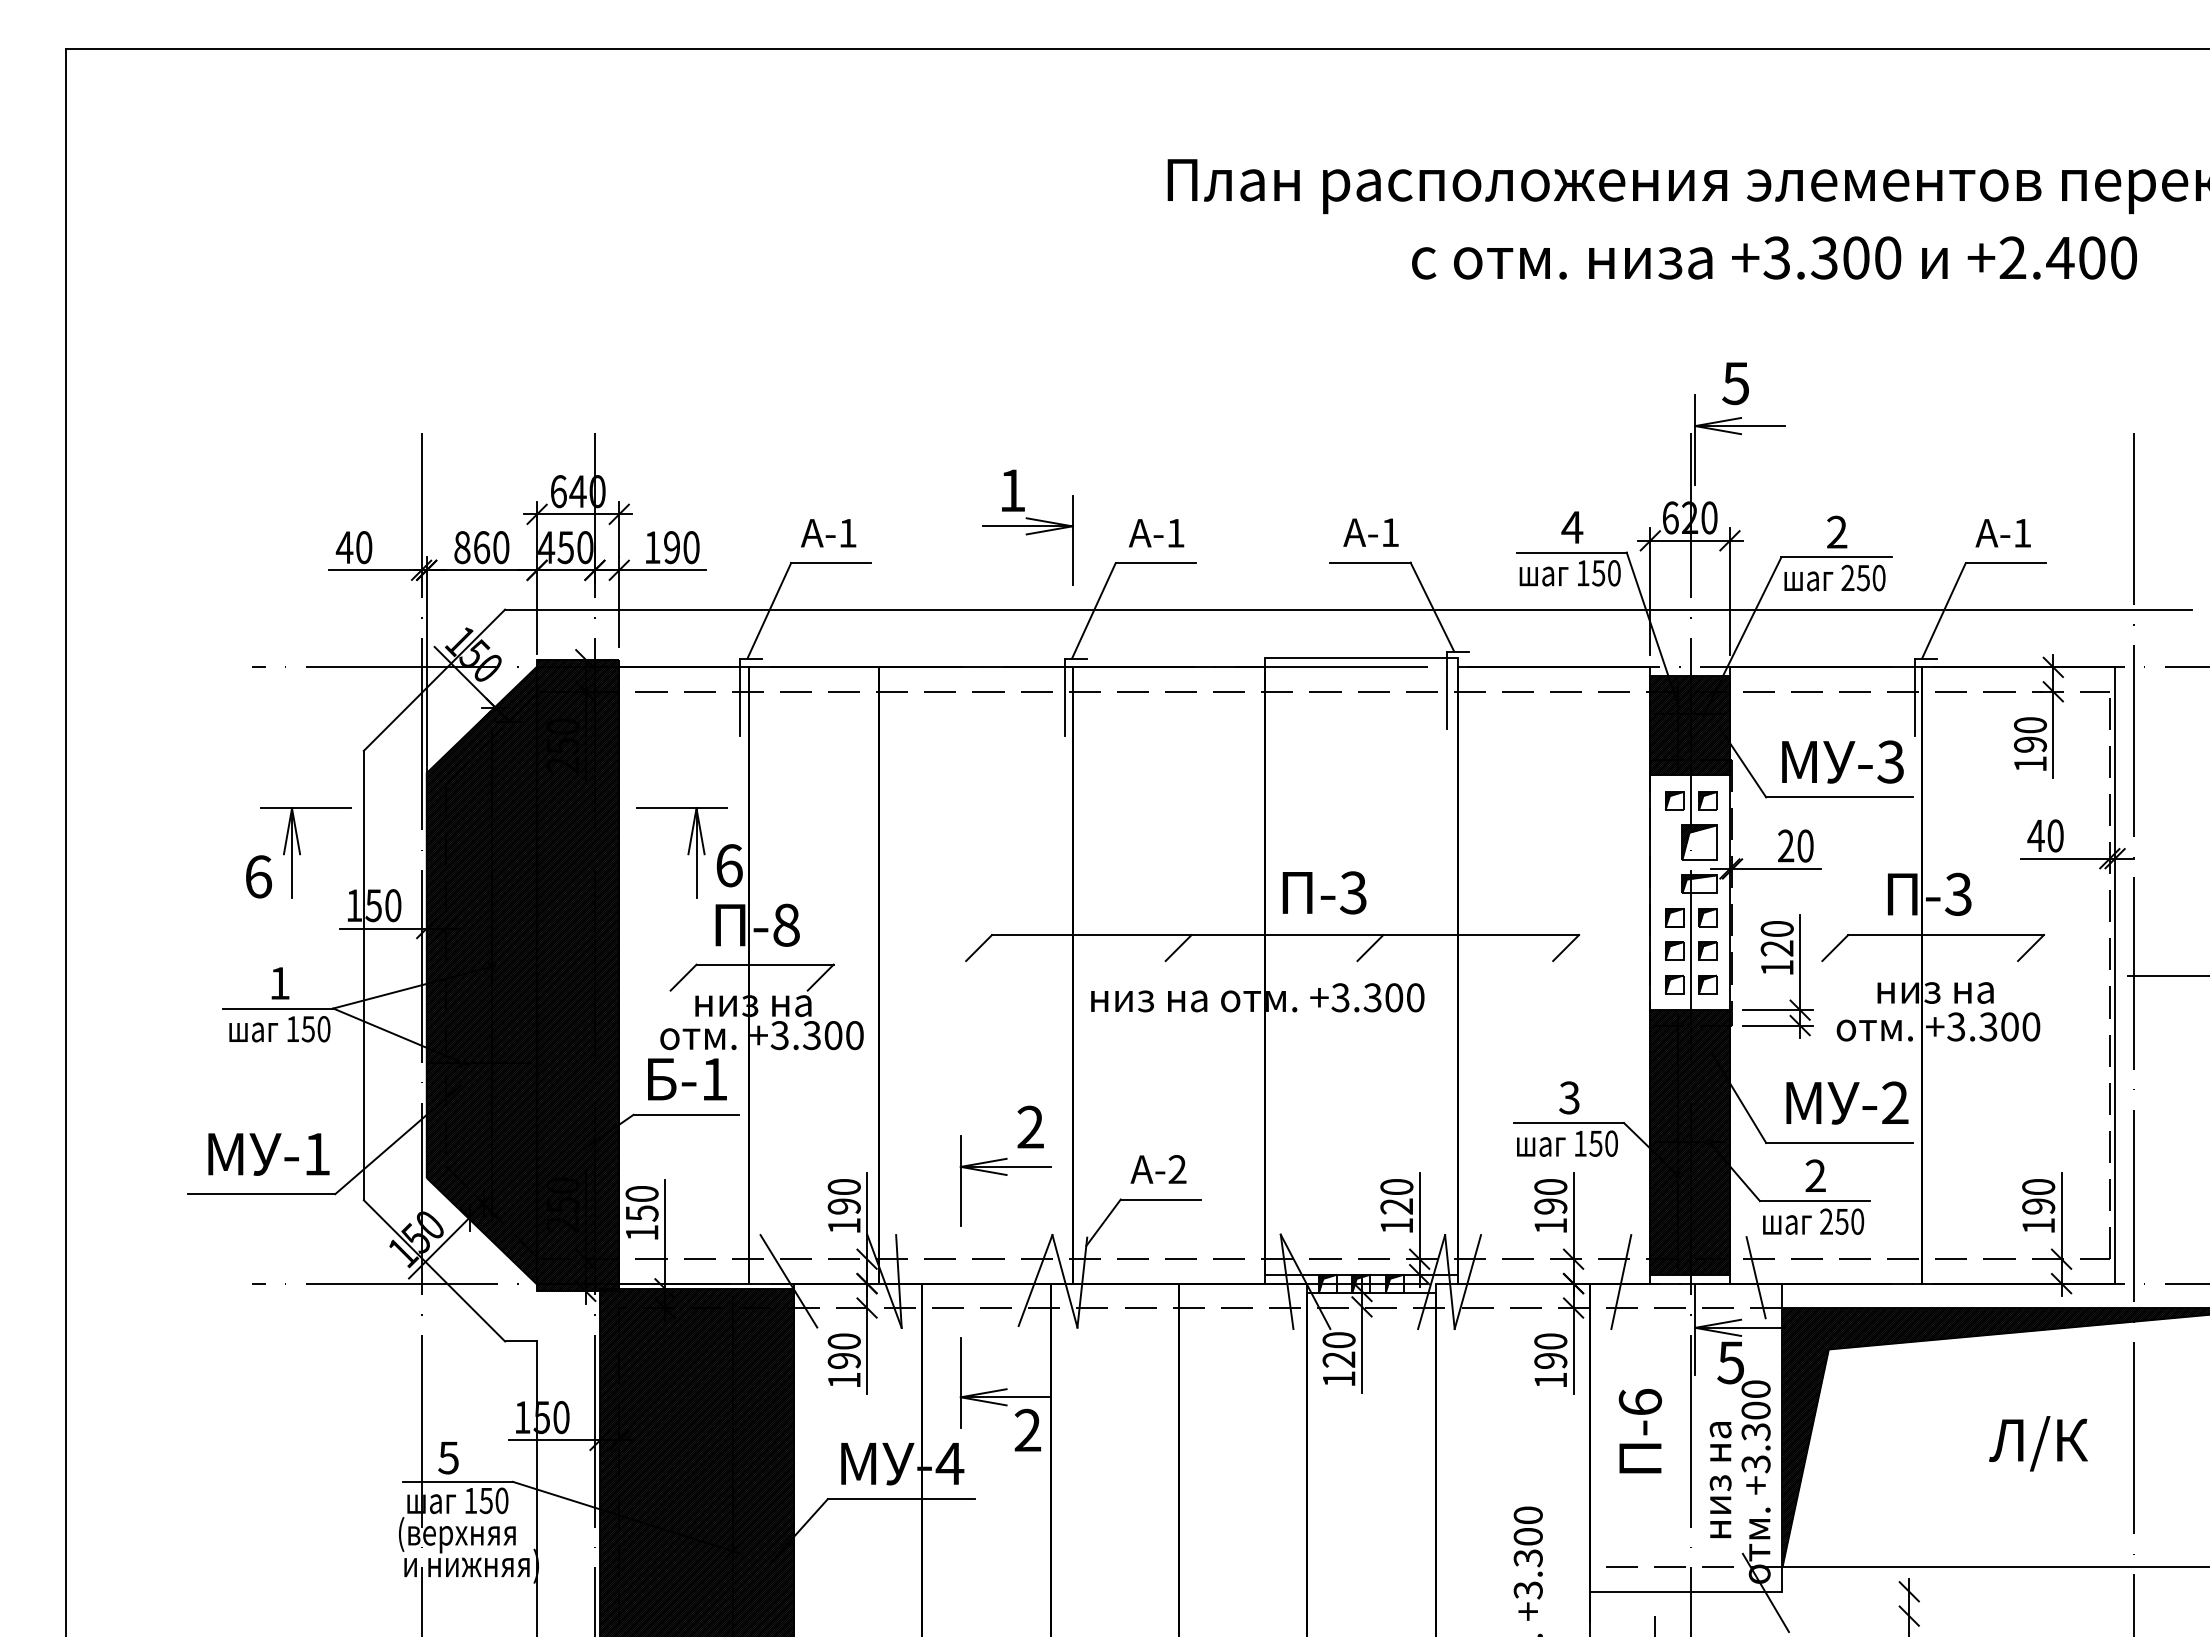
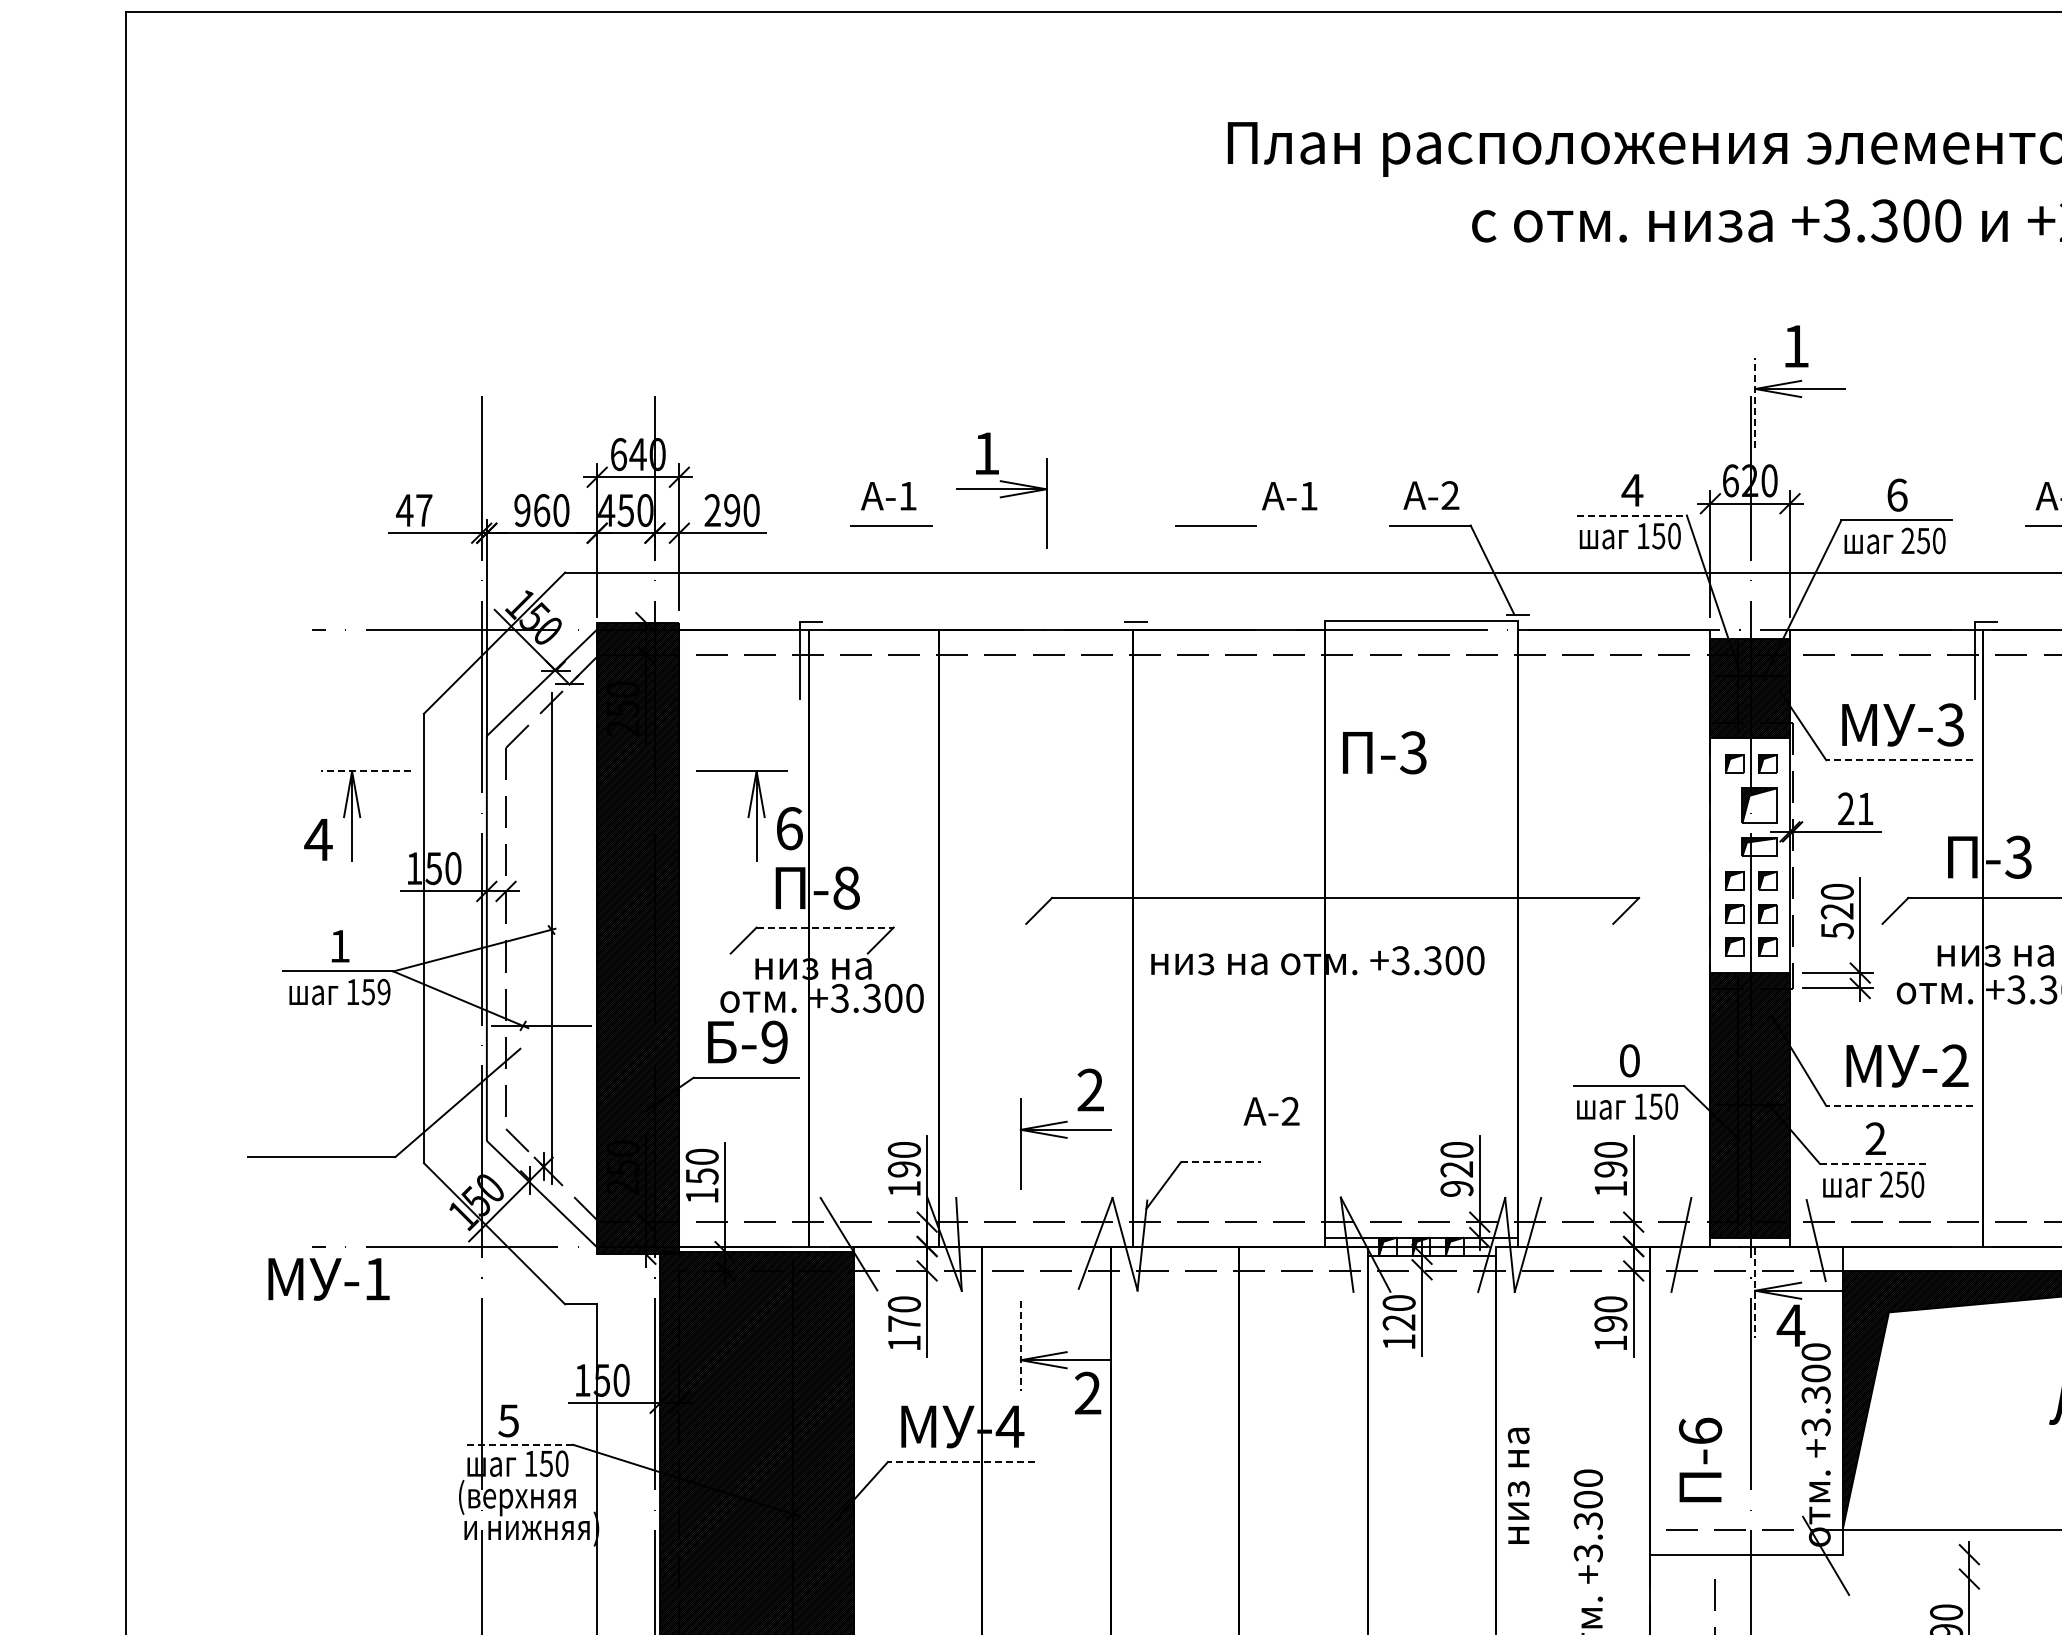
text: (1735, 383) -> (1795, 346), 5 -> 1
line: (1695, 440) -> (1755, 403), solid -> dashed
part: (1027, 527) -> (1001, 490), moved
text: (1837, 531) -> (1897, 494), 2 -> 6
text: (1390, 532) -> (1450, 495), -1 -> -2
text: (1156, 533) -> (1289, 496), moved
text: (364, 547) -> (424, 510), 40 -> 47
text: (462, 547) -> (522, 510), 860 -> 960
text: (652, 547) -> (712, 510), 190 -> 290
line: (1572, 552) -> (1632, 515), solid -> dashed
line: (769, 610) -> (829, 573), removed
line: (1093, 610) -> (1153, 573), removed
line: (1943, 610) -> (2003, 573), removed
line: (1446, 689) -> (1506, 652), removed
line: (1064, 696) -> (1124, 659), removed
line: (1839, 797) -> (1899, 760), solid -> dashed
line: (306, 808) -> (366, 771), solid -> dashed
text: (1805, 845) -> (1865, 808), 20 -> 21
text: (258, 876) -> (318, 839), 6 -> 4
text: (1324, 892) -> (1384, 752), moved
line: (1178, 948) -> (1238, 911), removed
line: (1370, 948) -> (1430, 911), removed
line: (765, 964) -> (825, 927), solid -> dashed
text: (1777, 968) -> (1837, 931), 120 -> 520
hatch: (481, 975) -> (541, 938), removed
text: (323, 1029) -> (383, 992), 150 -> 159
text: (714, 1078) -> (774, 1041), -1 -> -9
text: (1569, 1097) -> (1629, 1060), 3 -> 0
line: (1839, 1143) -> (1899, 1106), solid -> dashed
text: (268, 1154) -> (328, 1279), moved
text: (1158, 1169) -> (1271, 1111), moved
line: (1161, 1199) -> (1221, 1162), solid -> dashed
line: (1815, 1201) -> (1875, 1164), solid -> dashed
text: (1396, 1225) -> (1456, 1188), 120 -> 920
line: (1695, 1330) -> (1755, 1293), solid -> dashed
text: (843, 1360) -> (903, 1323), 190 -> 170
text: (1730, 1362) -> (1790, 1325), 5 -> 4
line: (960, 1383) -> (1020, 1346), solid -> dashed
text: (1639, 1431) -> (1699, 1460), moved
text: (1720, 1479) -> (1518, 1485), moved
line: (457, 1481) -> (517, 1444), solid -> dashed
line: (901, 1499) -> (961, 1462), solid -> dashed

